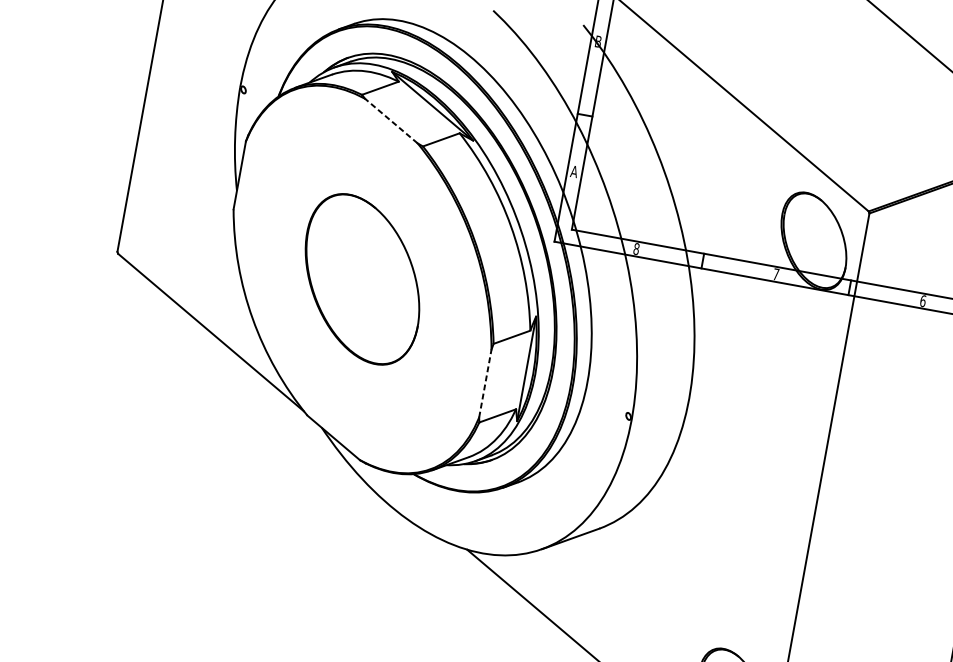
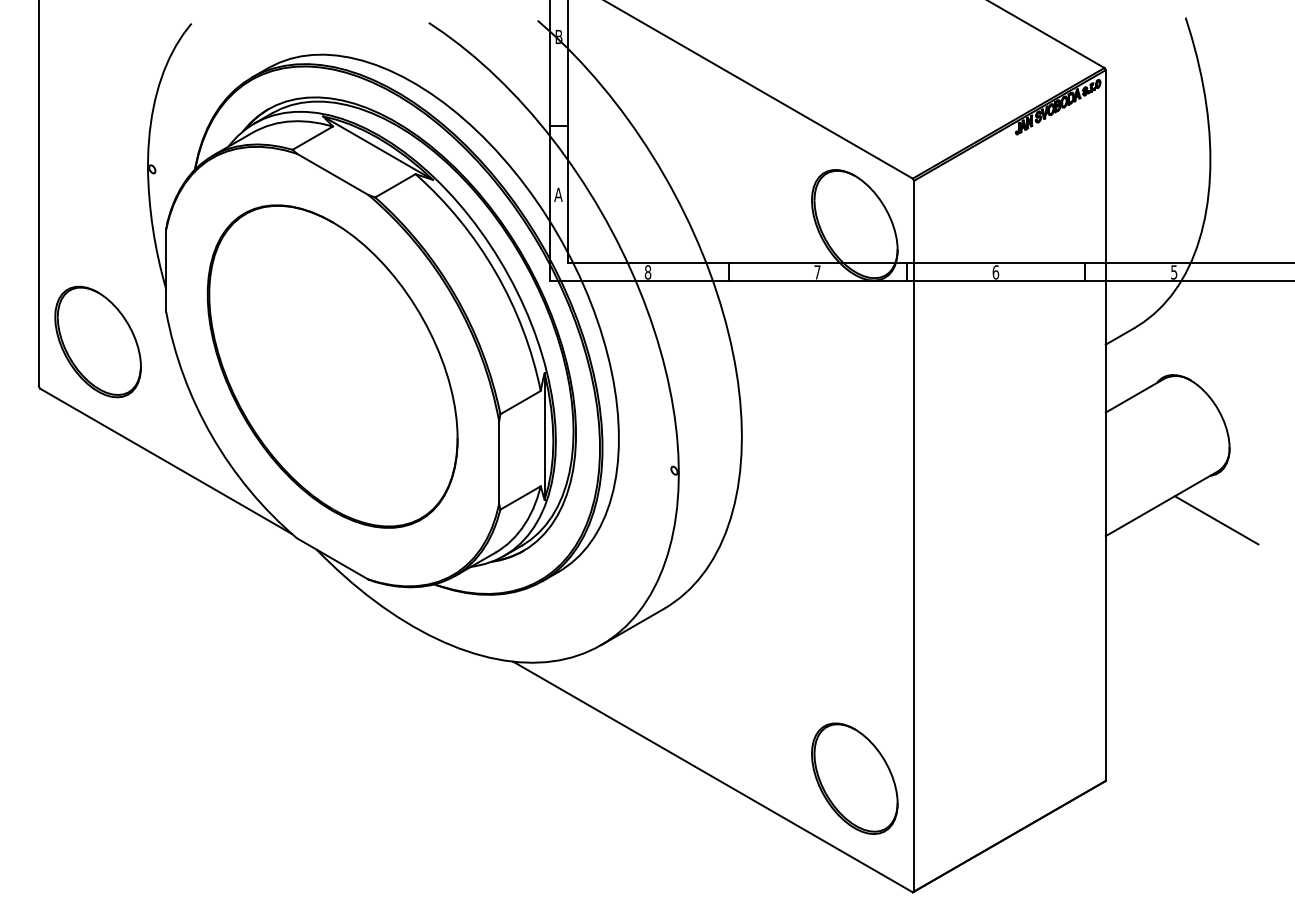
line: (391, 121) -> (332, 174), dashed -> solid
part: (172, 223) -> (97, 341), added
part: (362, 279) -> (332, 366), size x1.67
line: (485, 383) -> (499, 462), dashed -> solid

